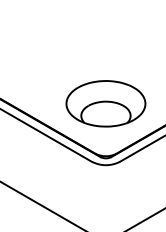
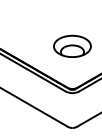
part: (106, 101) -> (72, 45), moved

